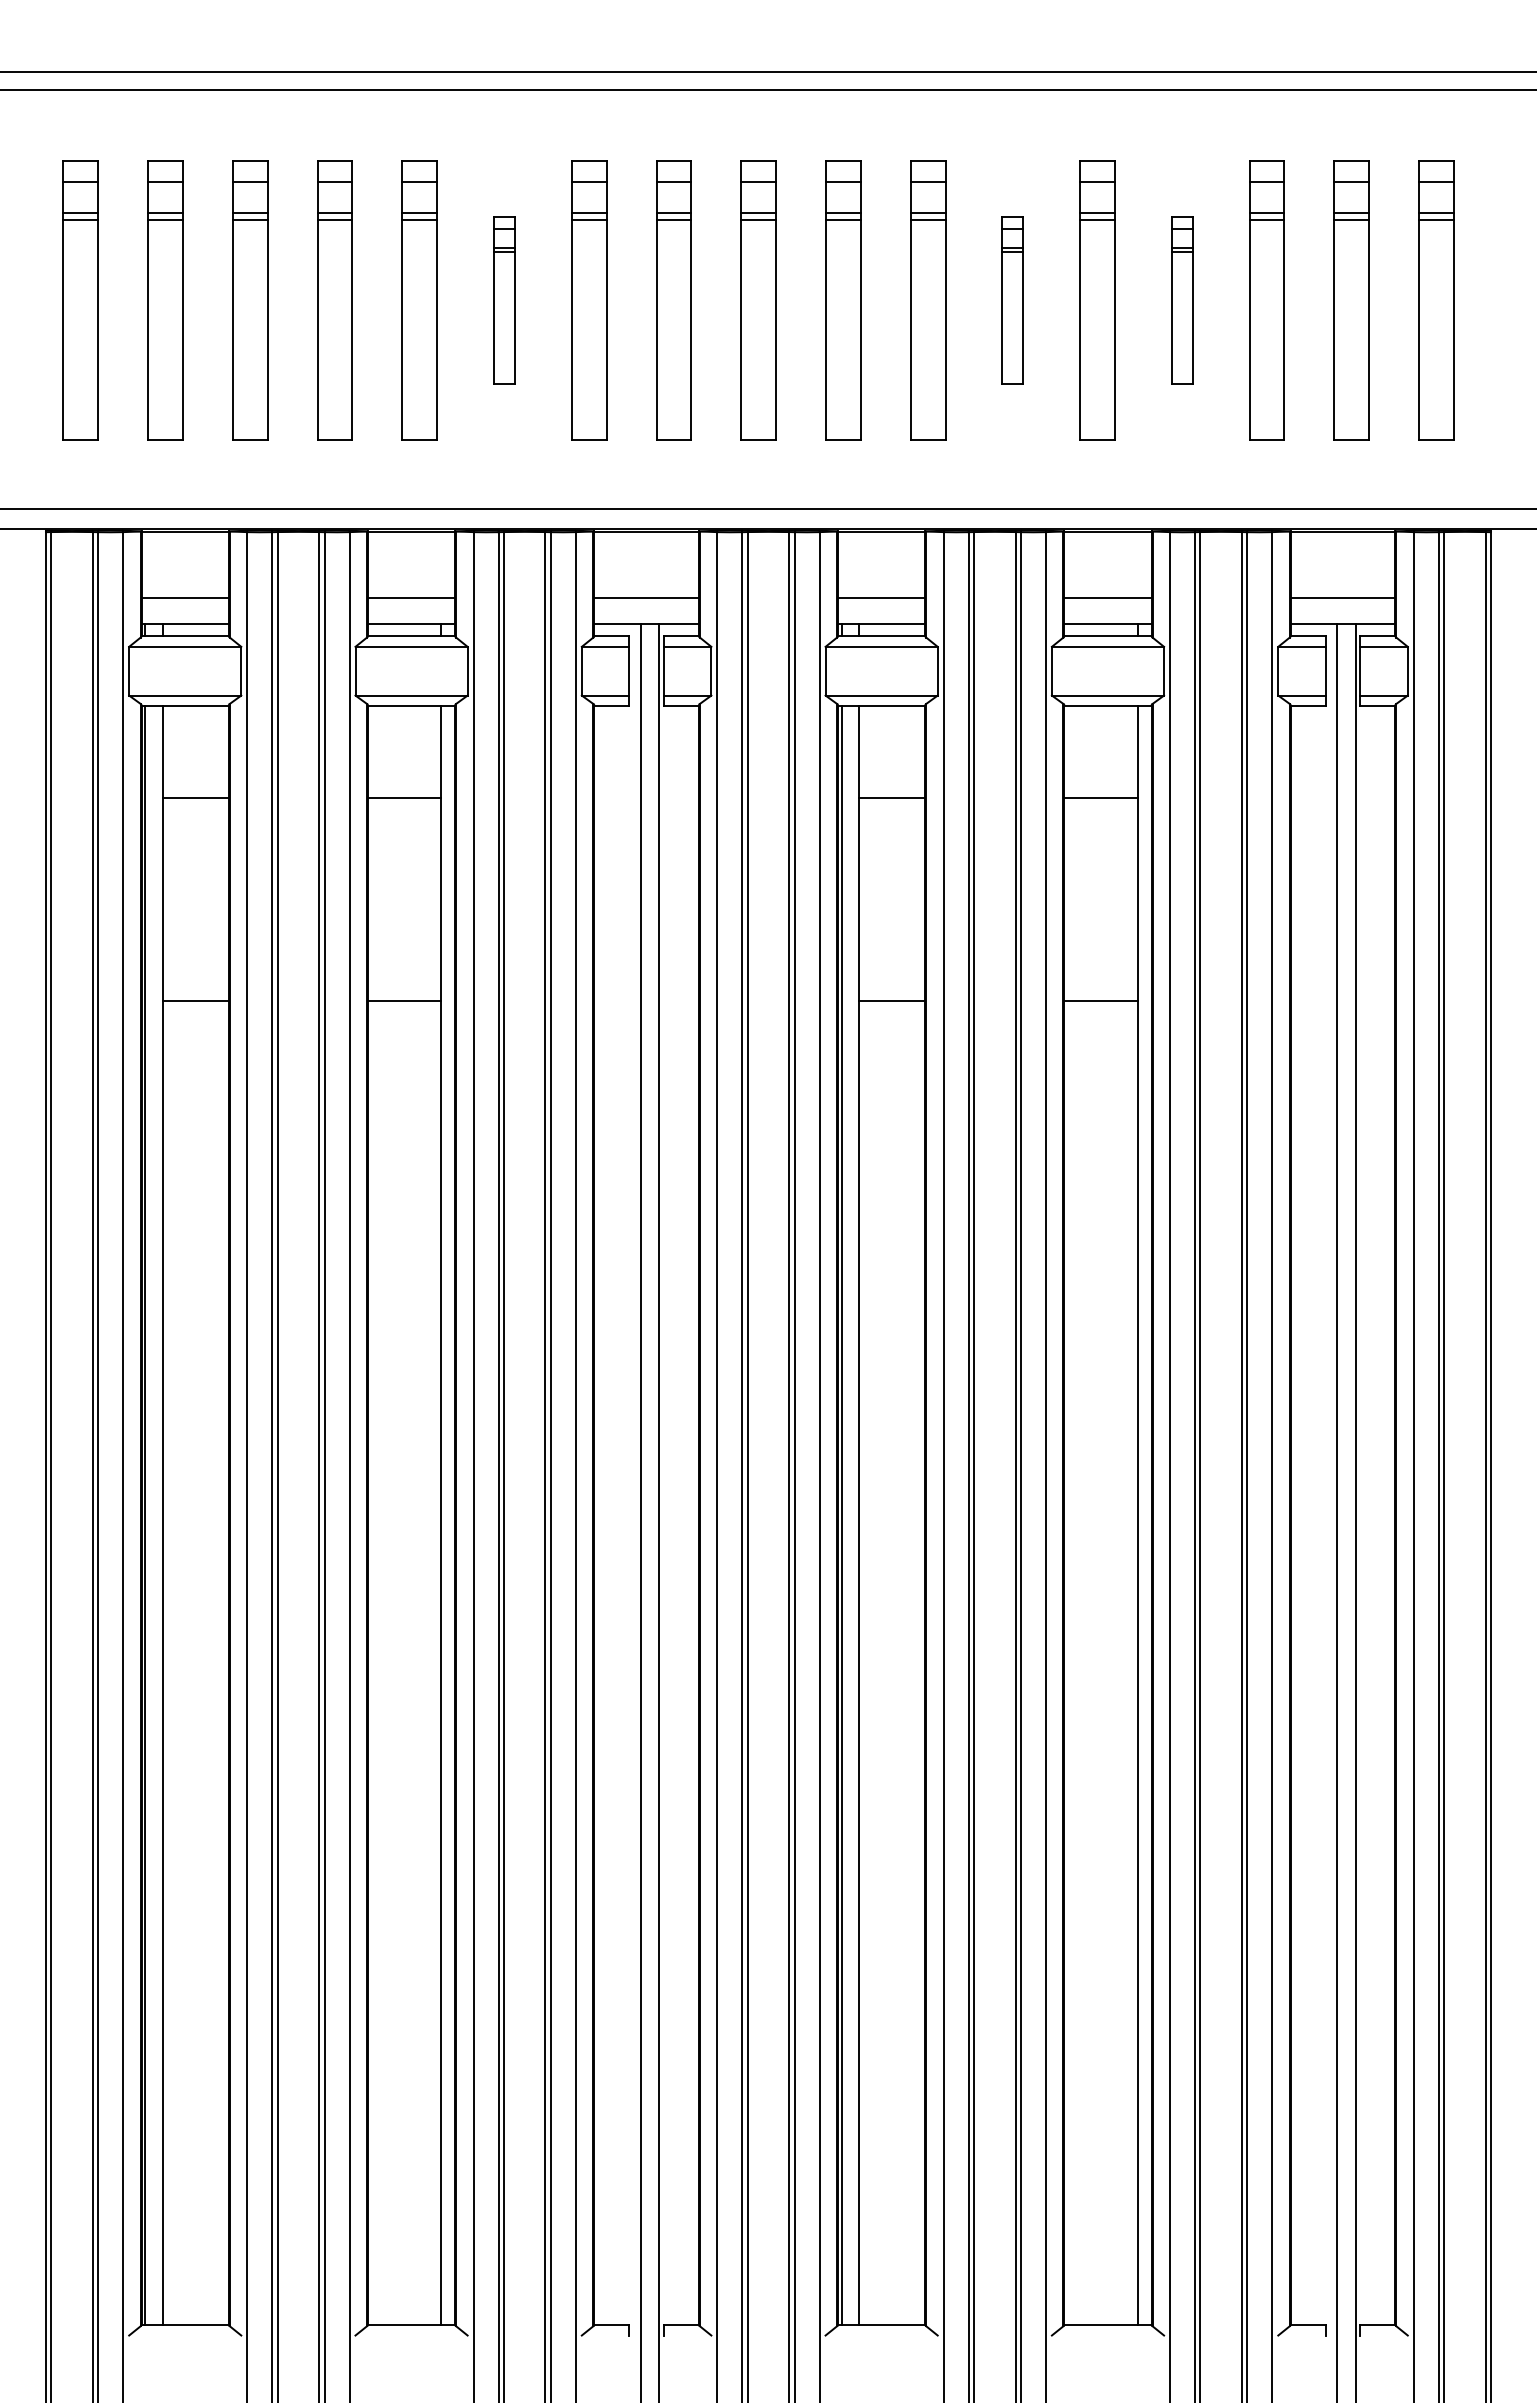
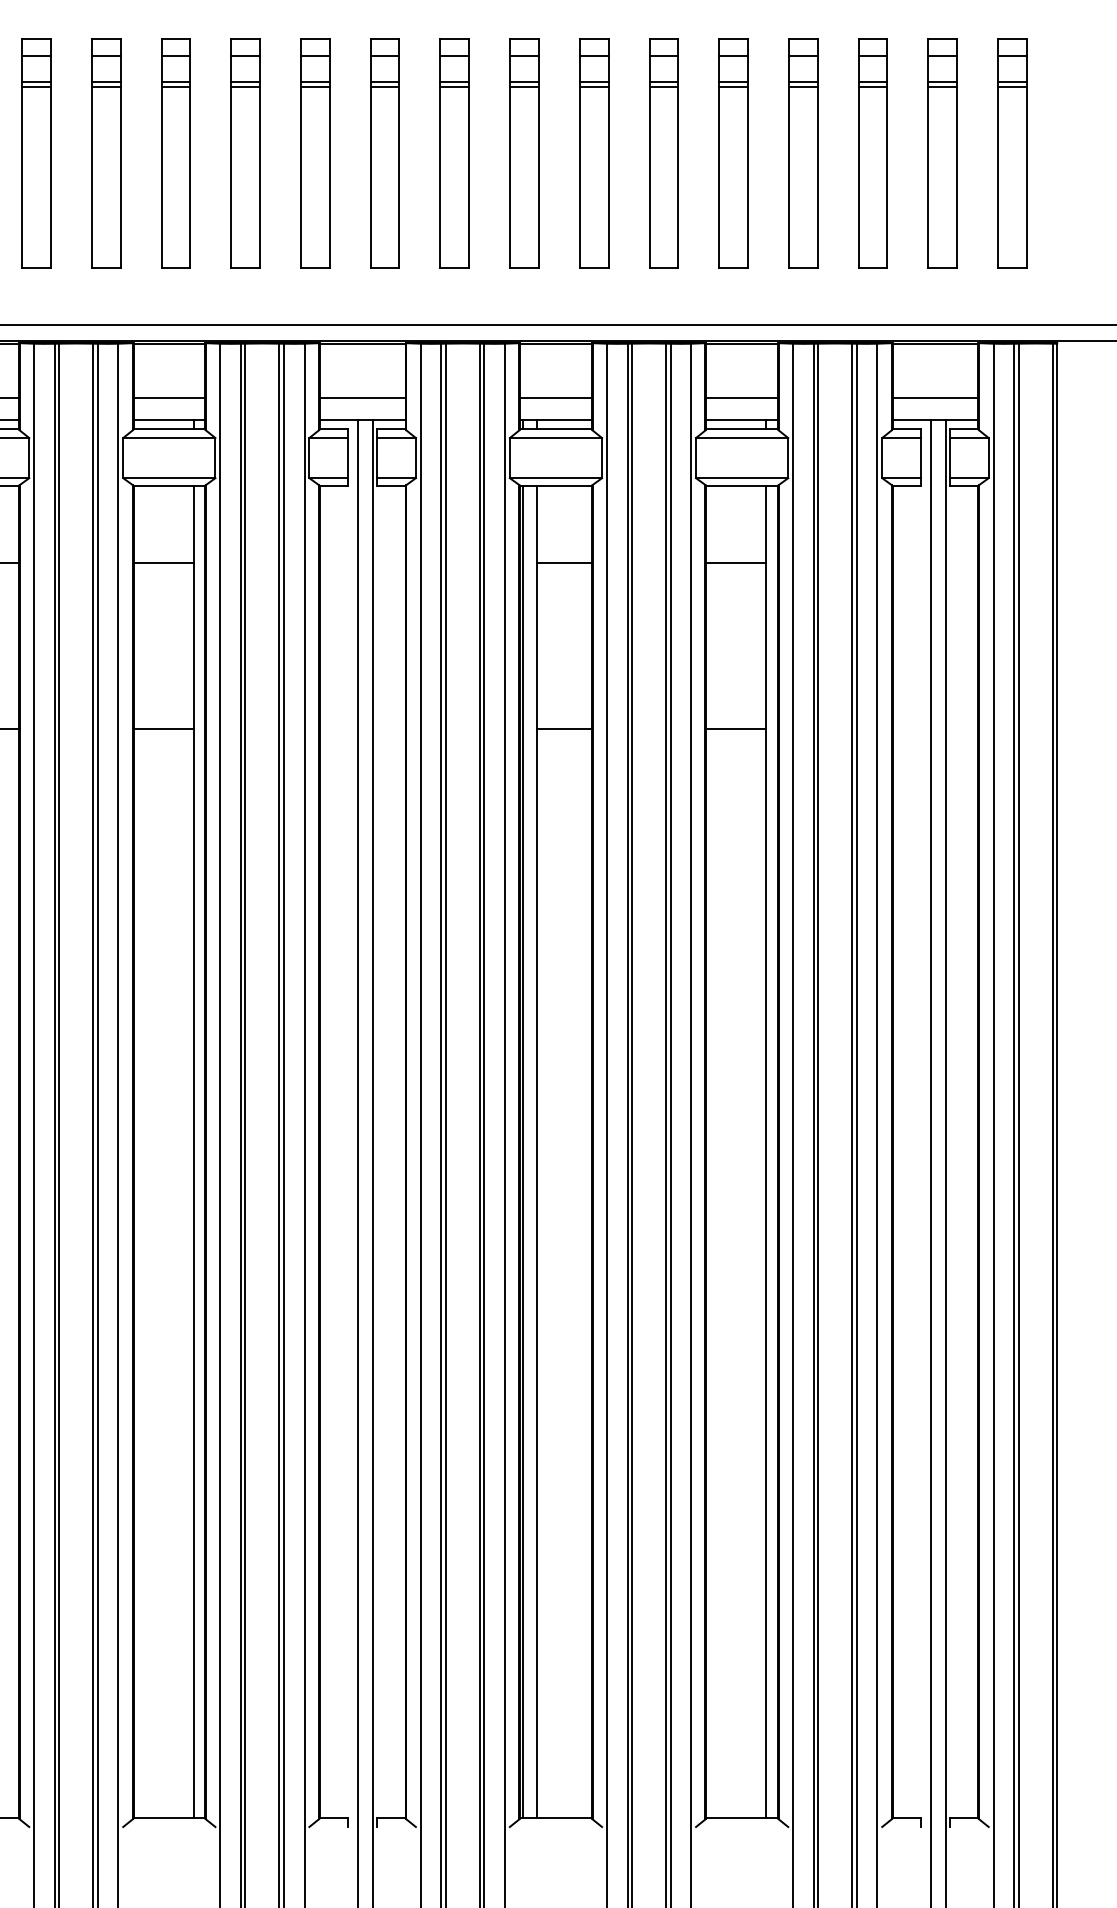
part: (504, 300) -> (245, 153), size x1.67
part: (1012, 300) -> (663, 153), size x1.67
part: (1182, 300) -> (803, 153), size x1.67

